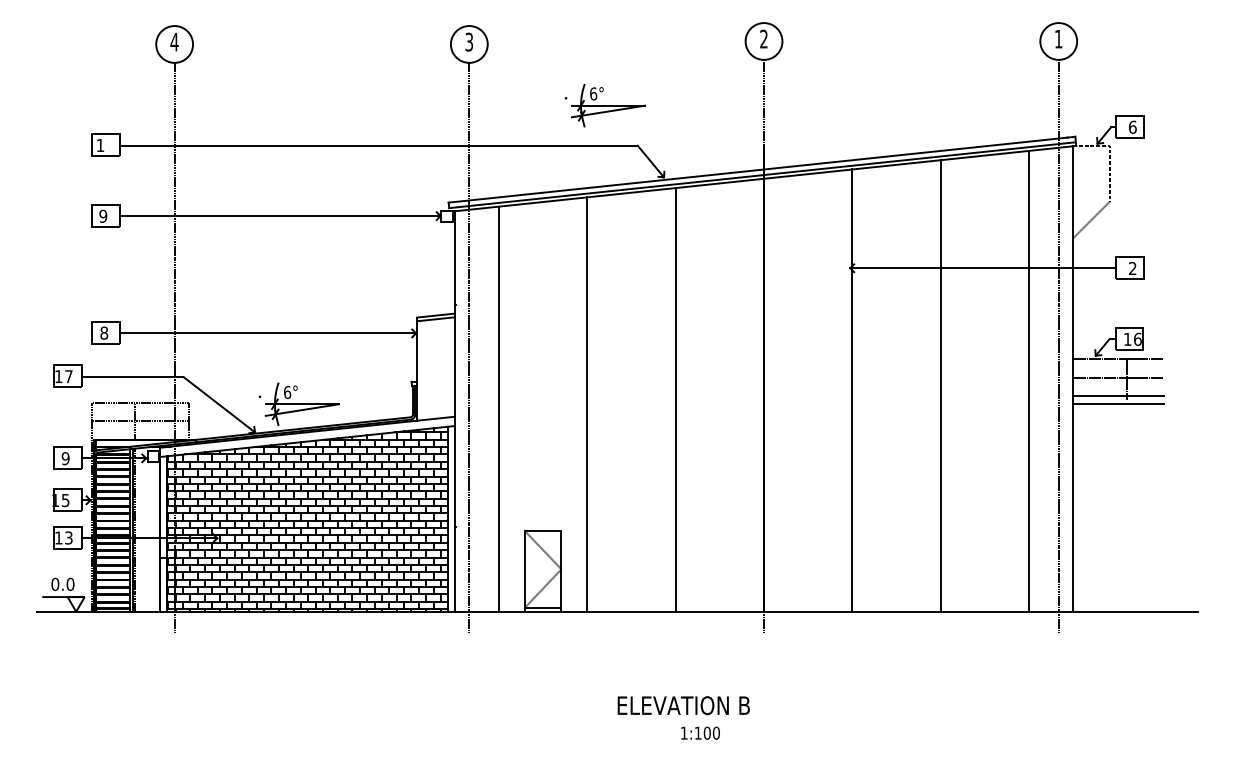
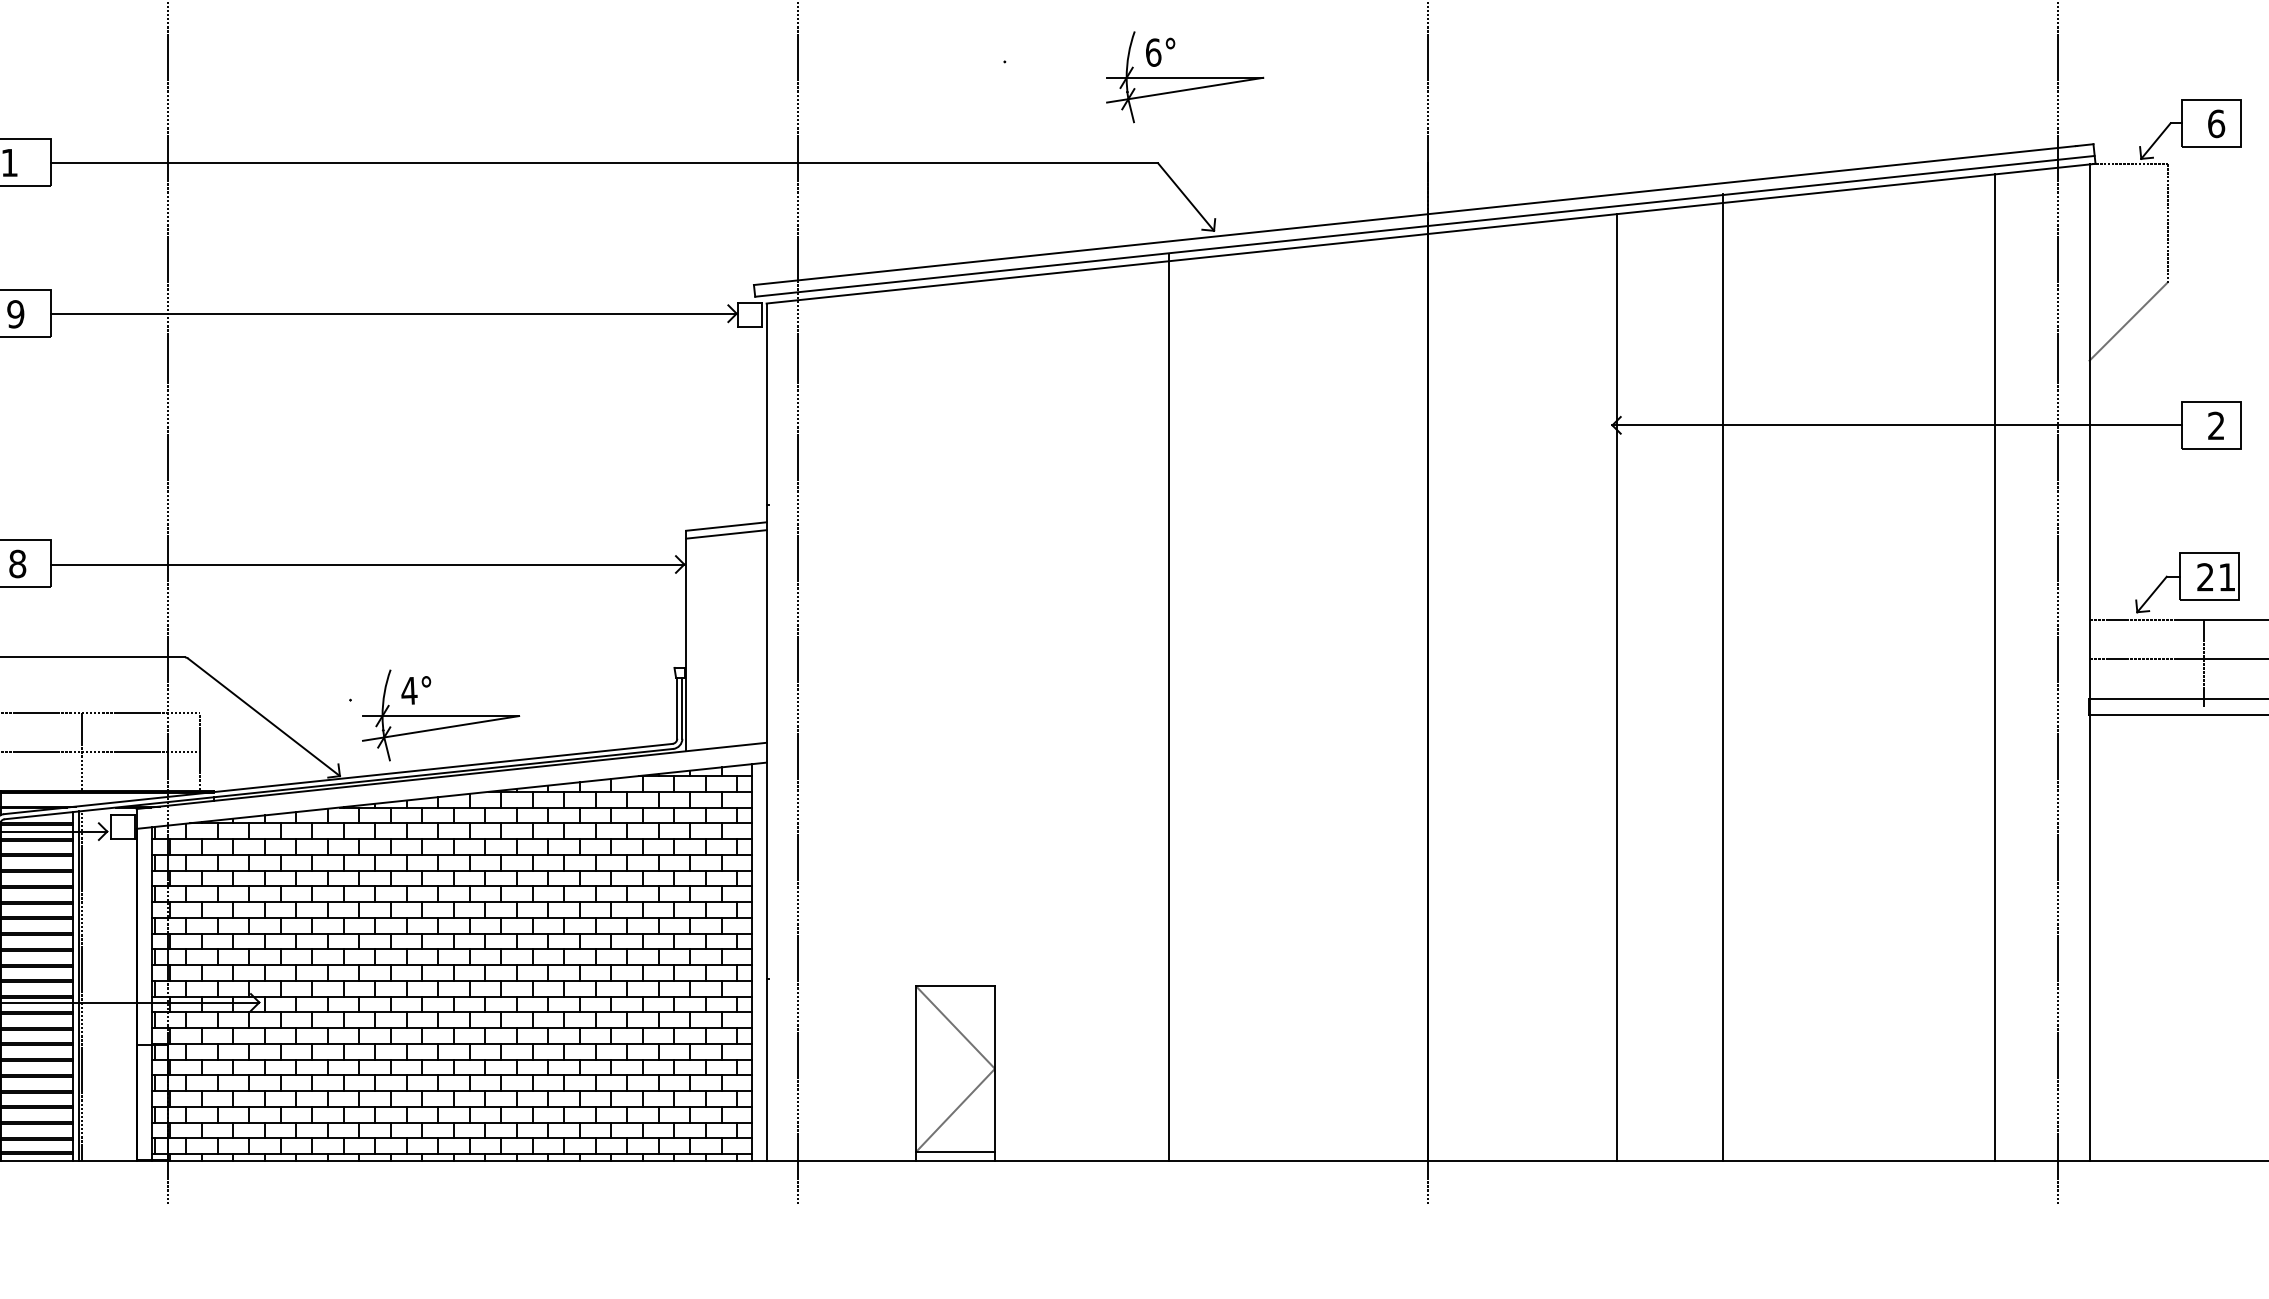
part: (608, 105) -> (1185, 77), moved
text: (1132, 338) -> (2215, 575), 16 -> 21
line: (940, 386) -> (1721, 678), moved
text: (286, 392) -> (407, 690), 6° -> 4°
line: (675, 400) -> (1168, 707), moved
line: (587, 404) -> (1050, 716), removed
line: (498, 409) -> (860, 727), removed

